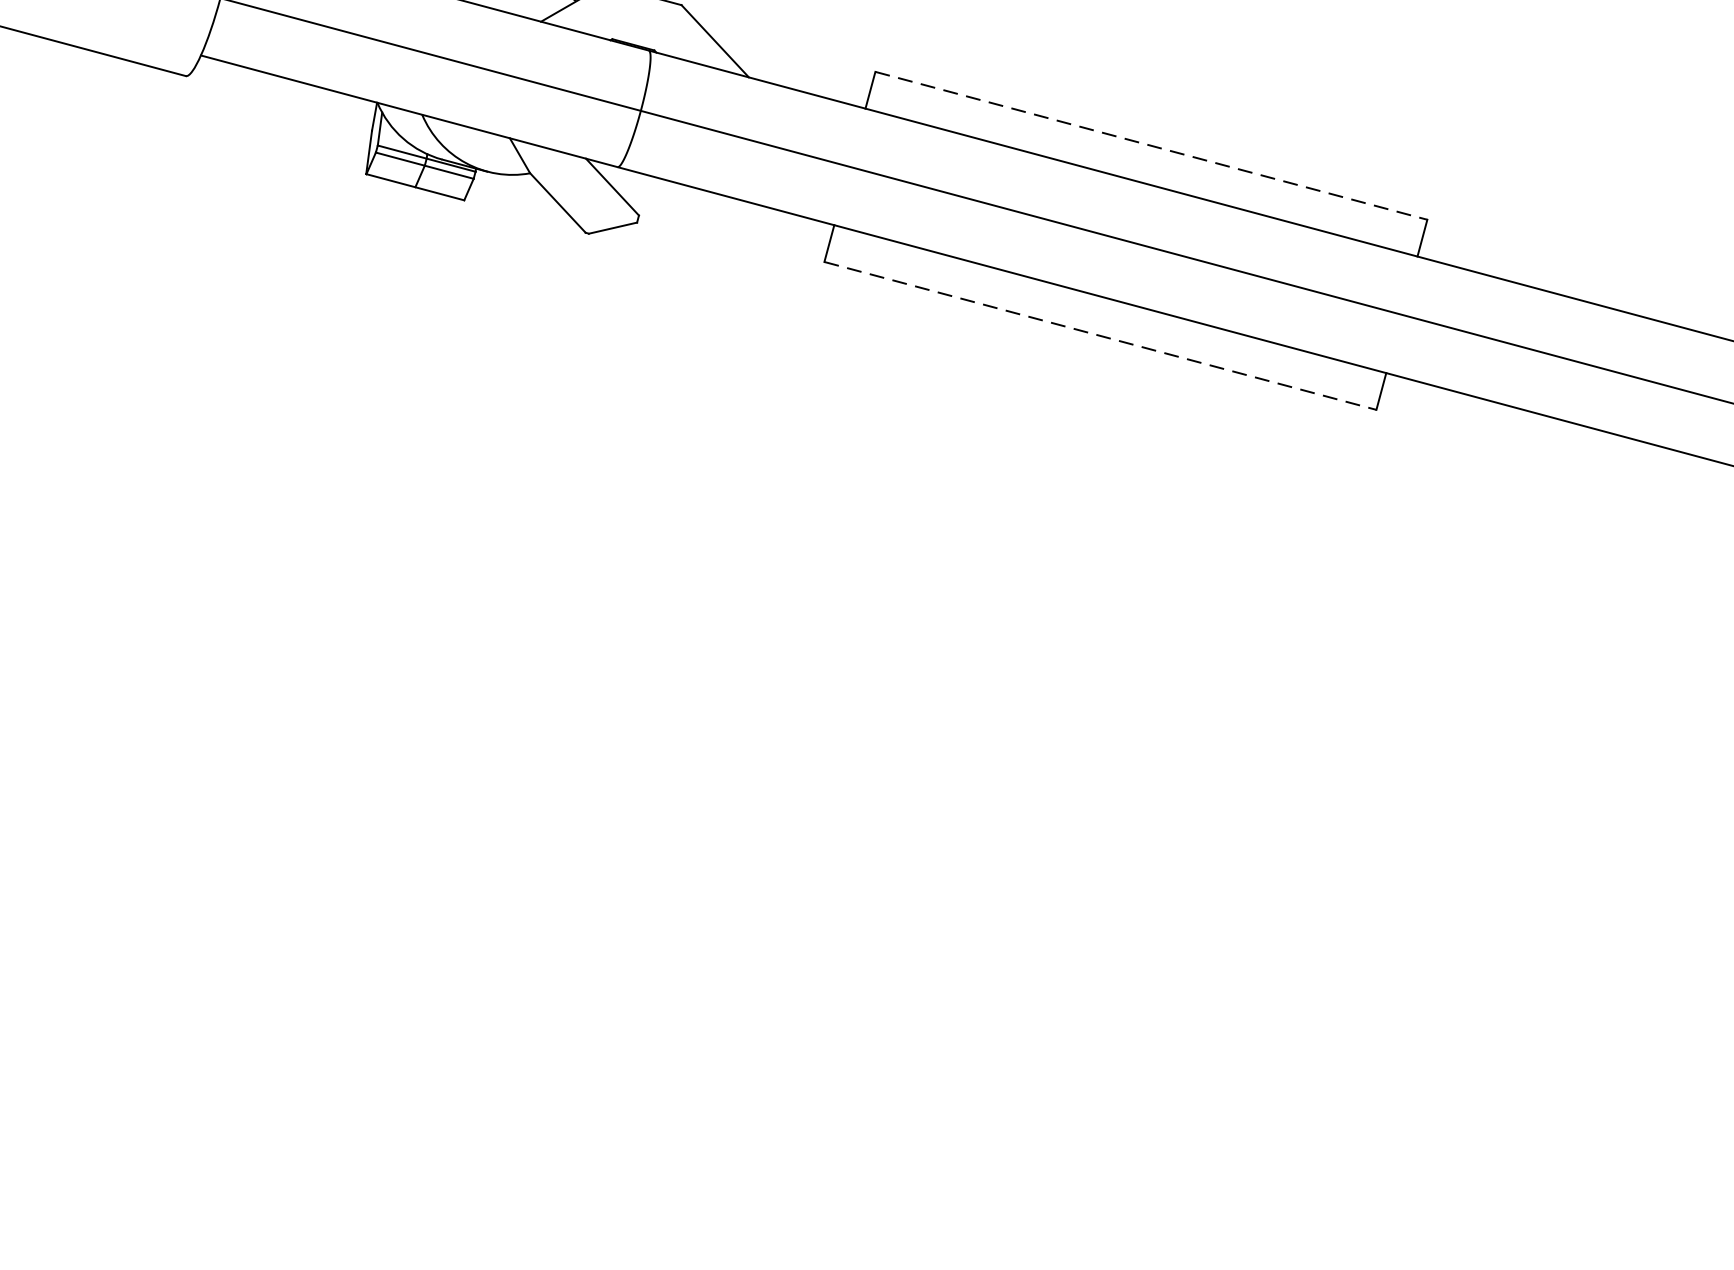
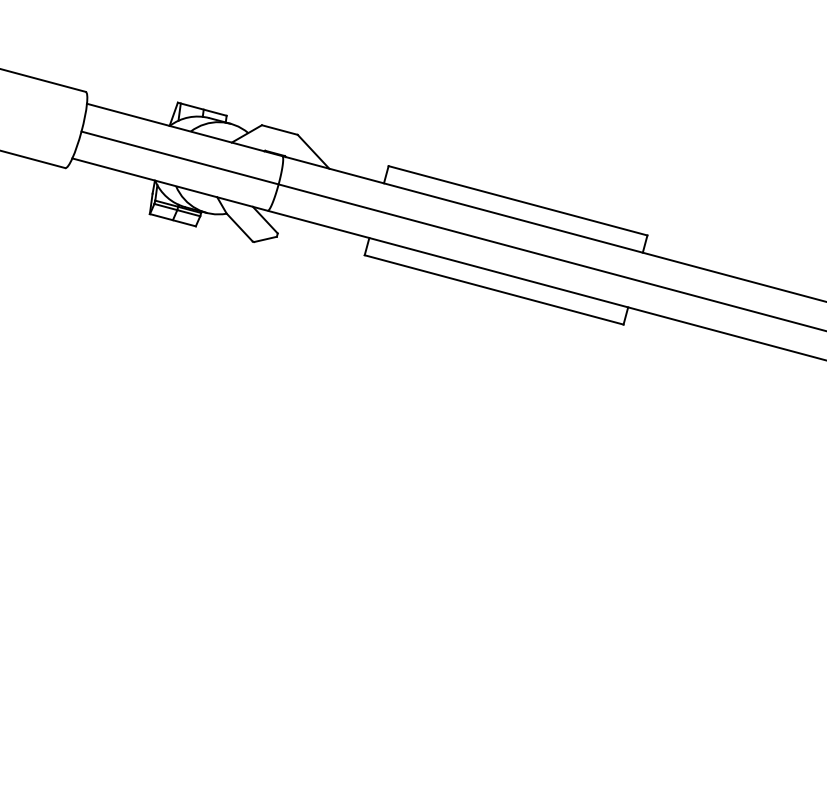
line: (1152, 145) -> (518, 200), dashed -> solid
line: (1101, 334) -> (494, 289), dashed -> solid

